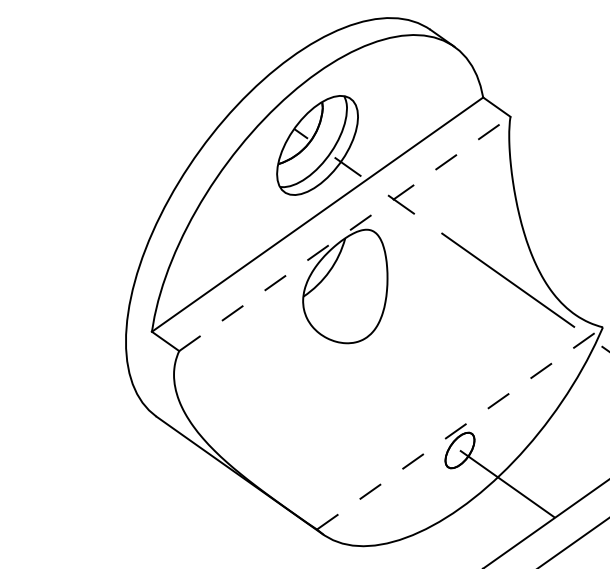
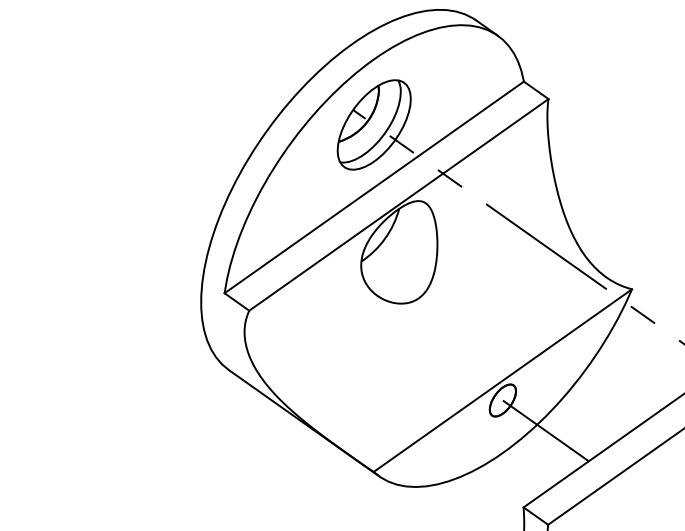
line: (345, 233) -> (399, 204), dashed -> solid
line: (460, 428) -> (503, 380), dashed -> solid

